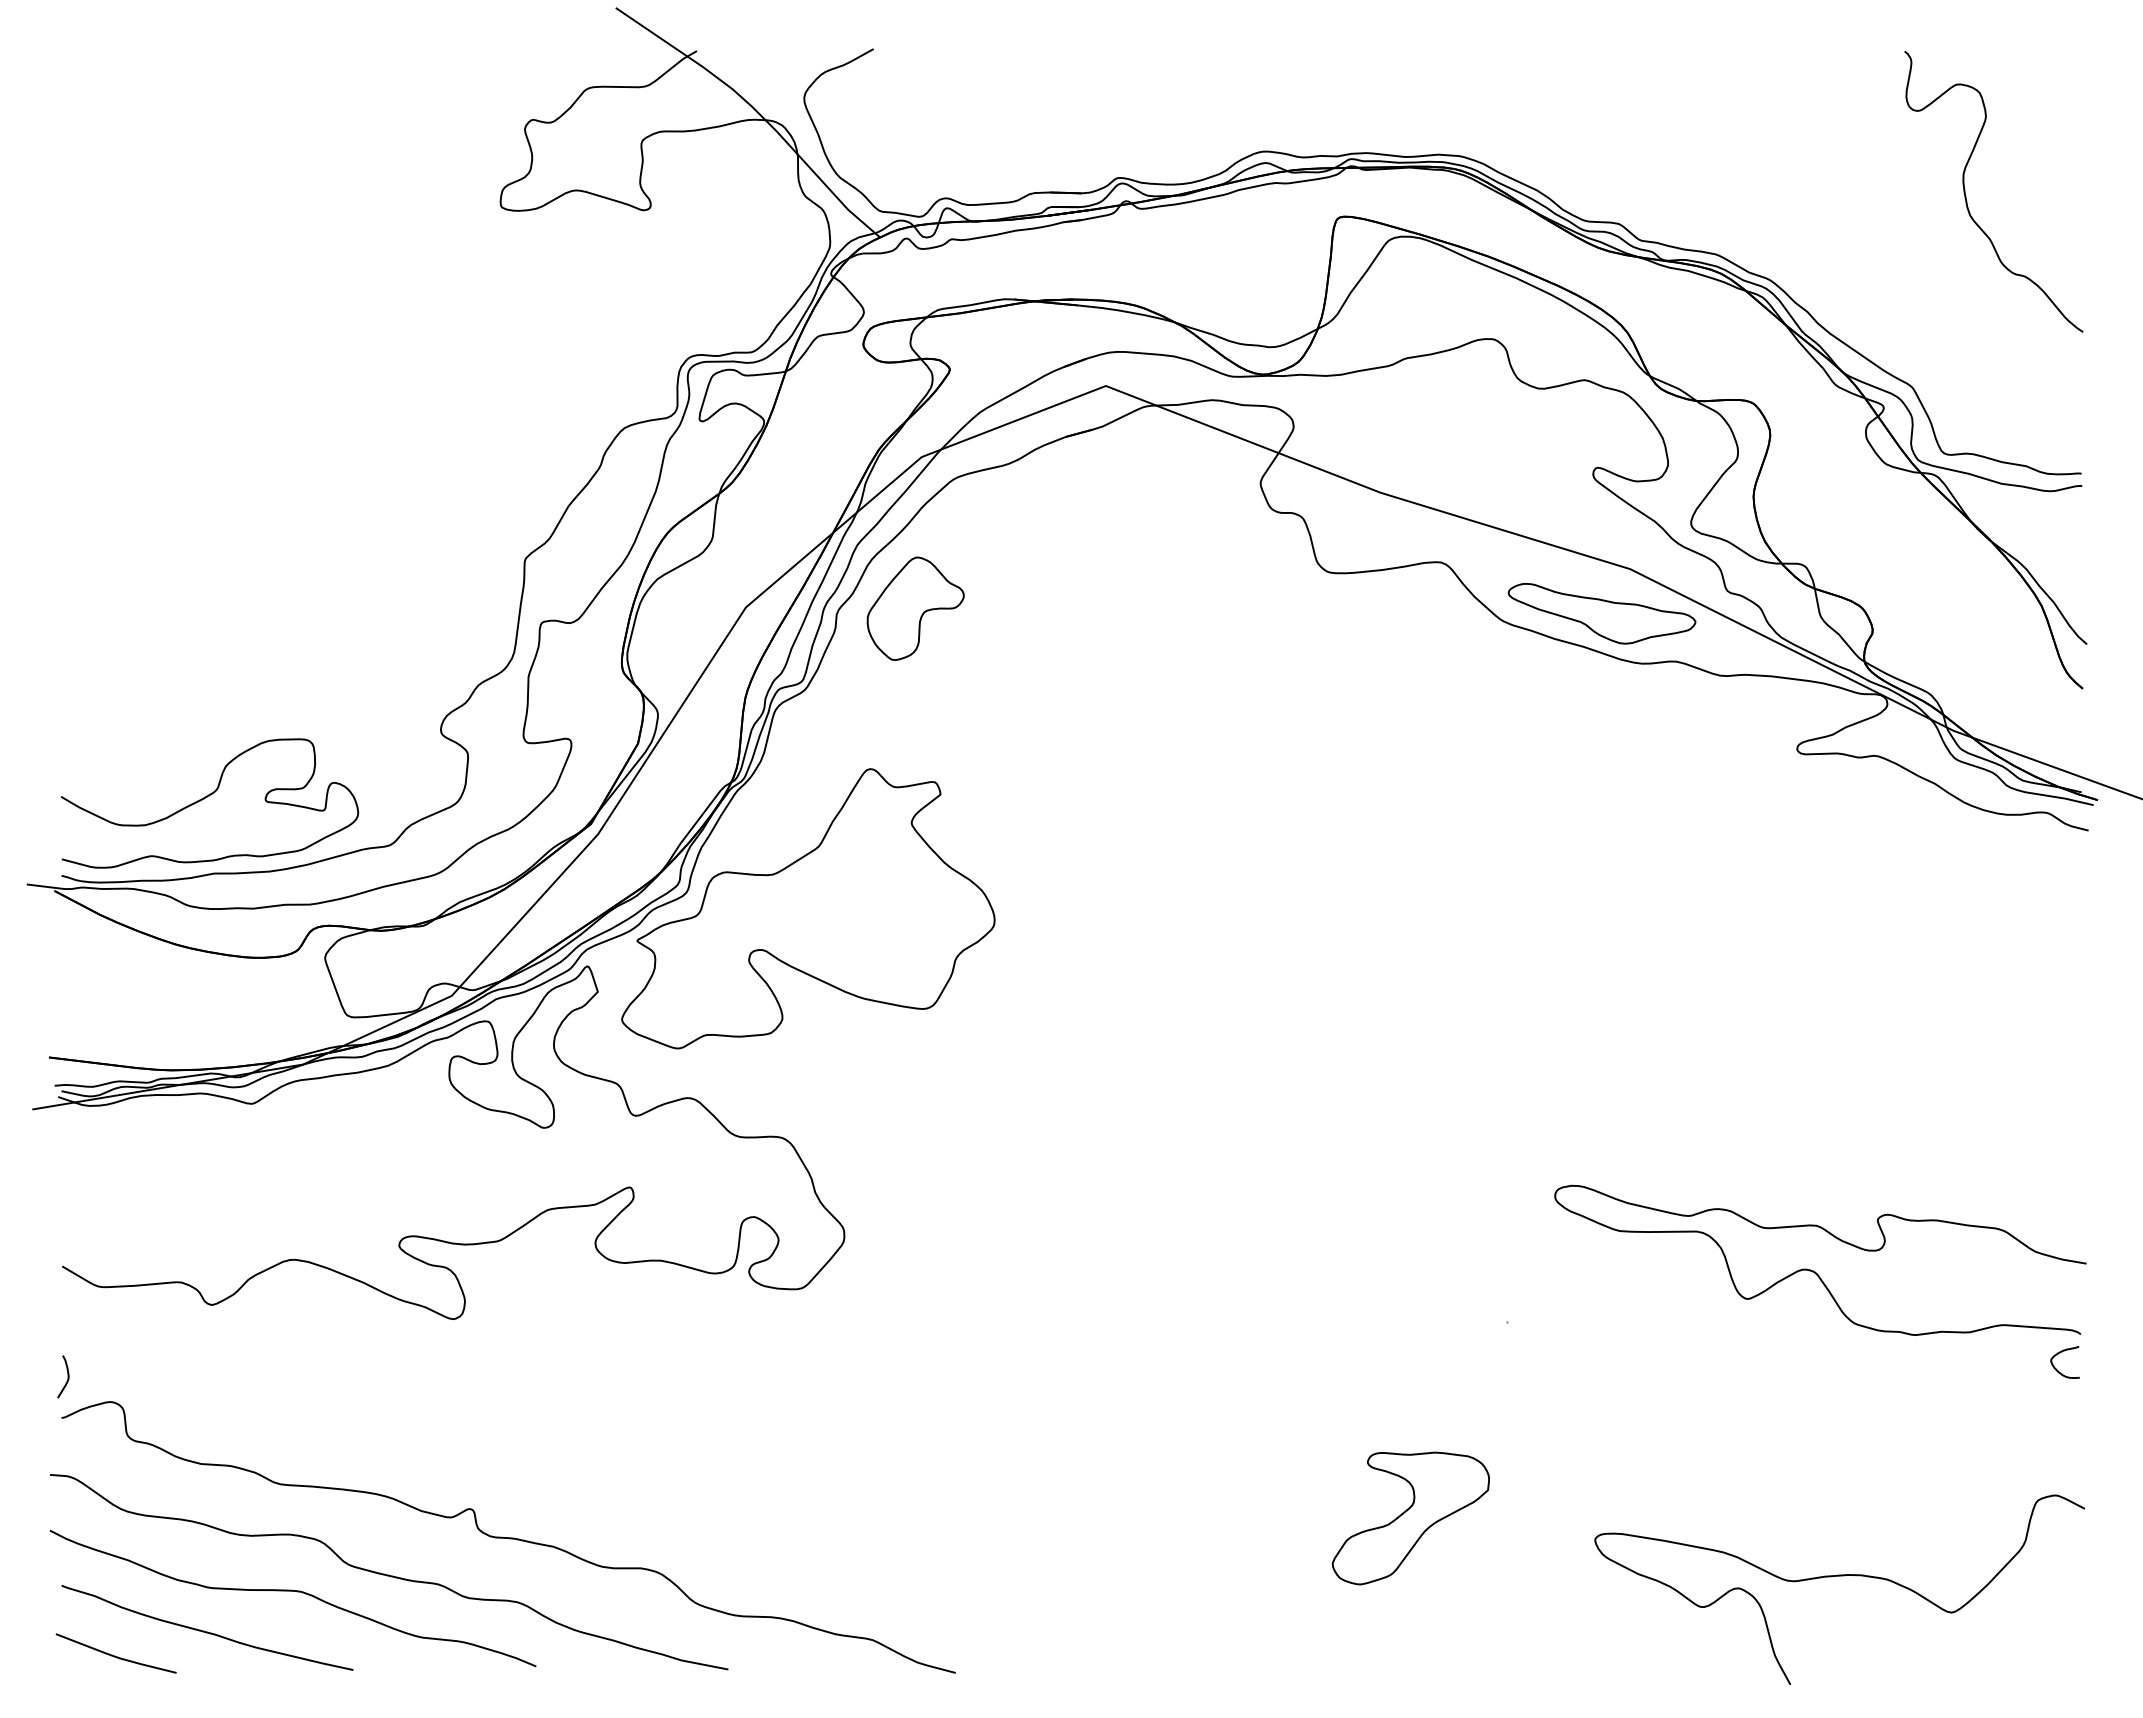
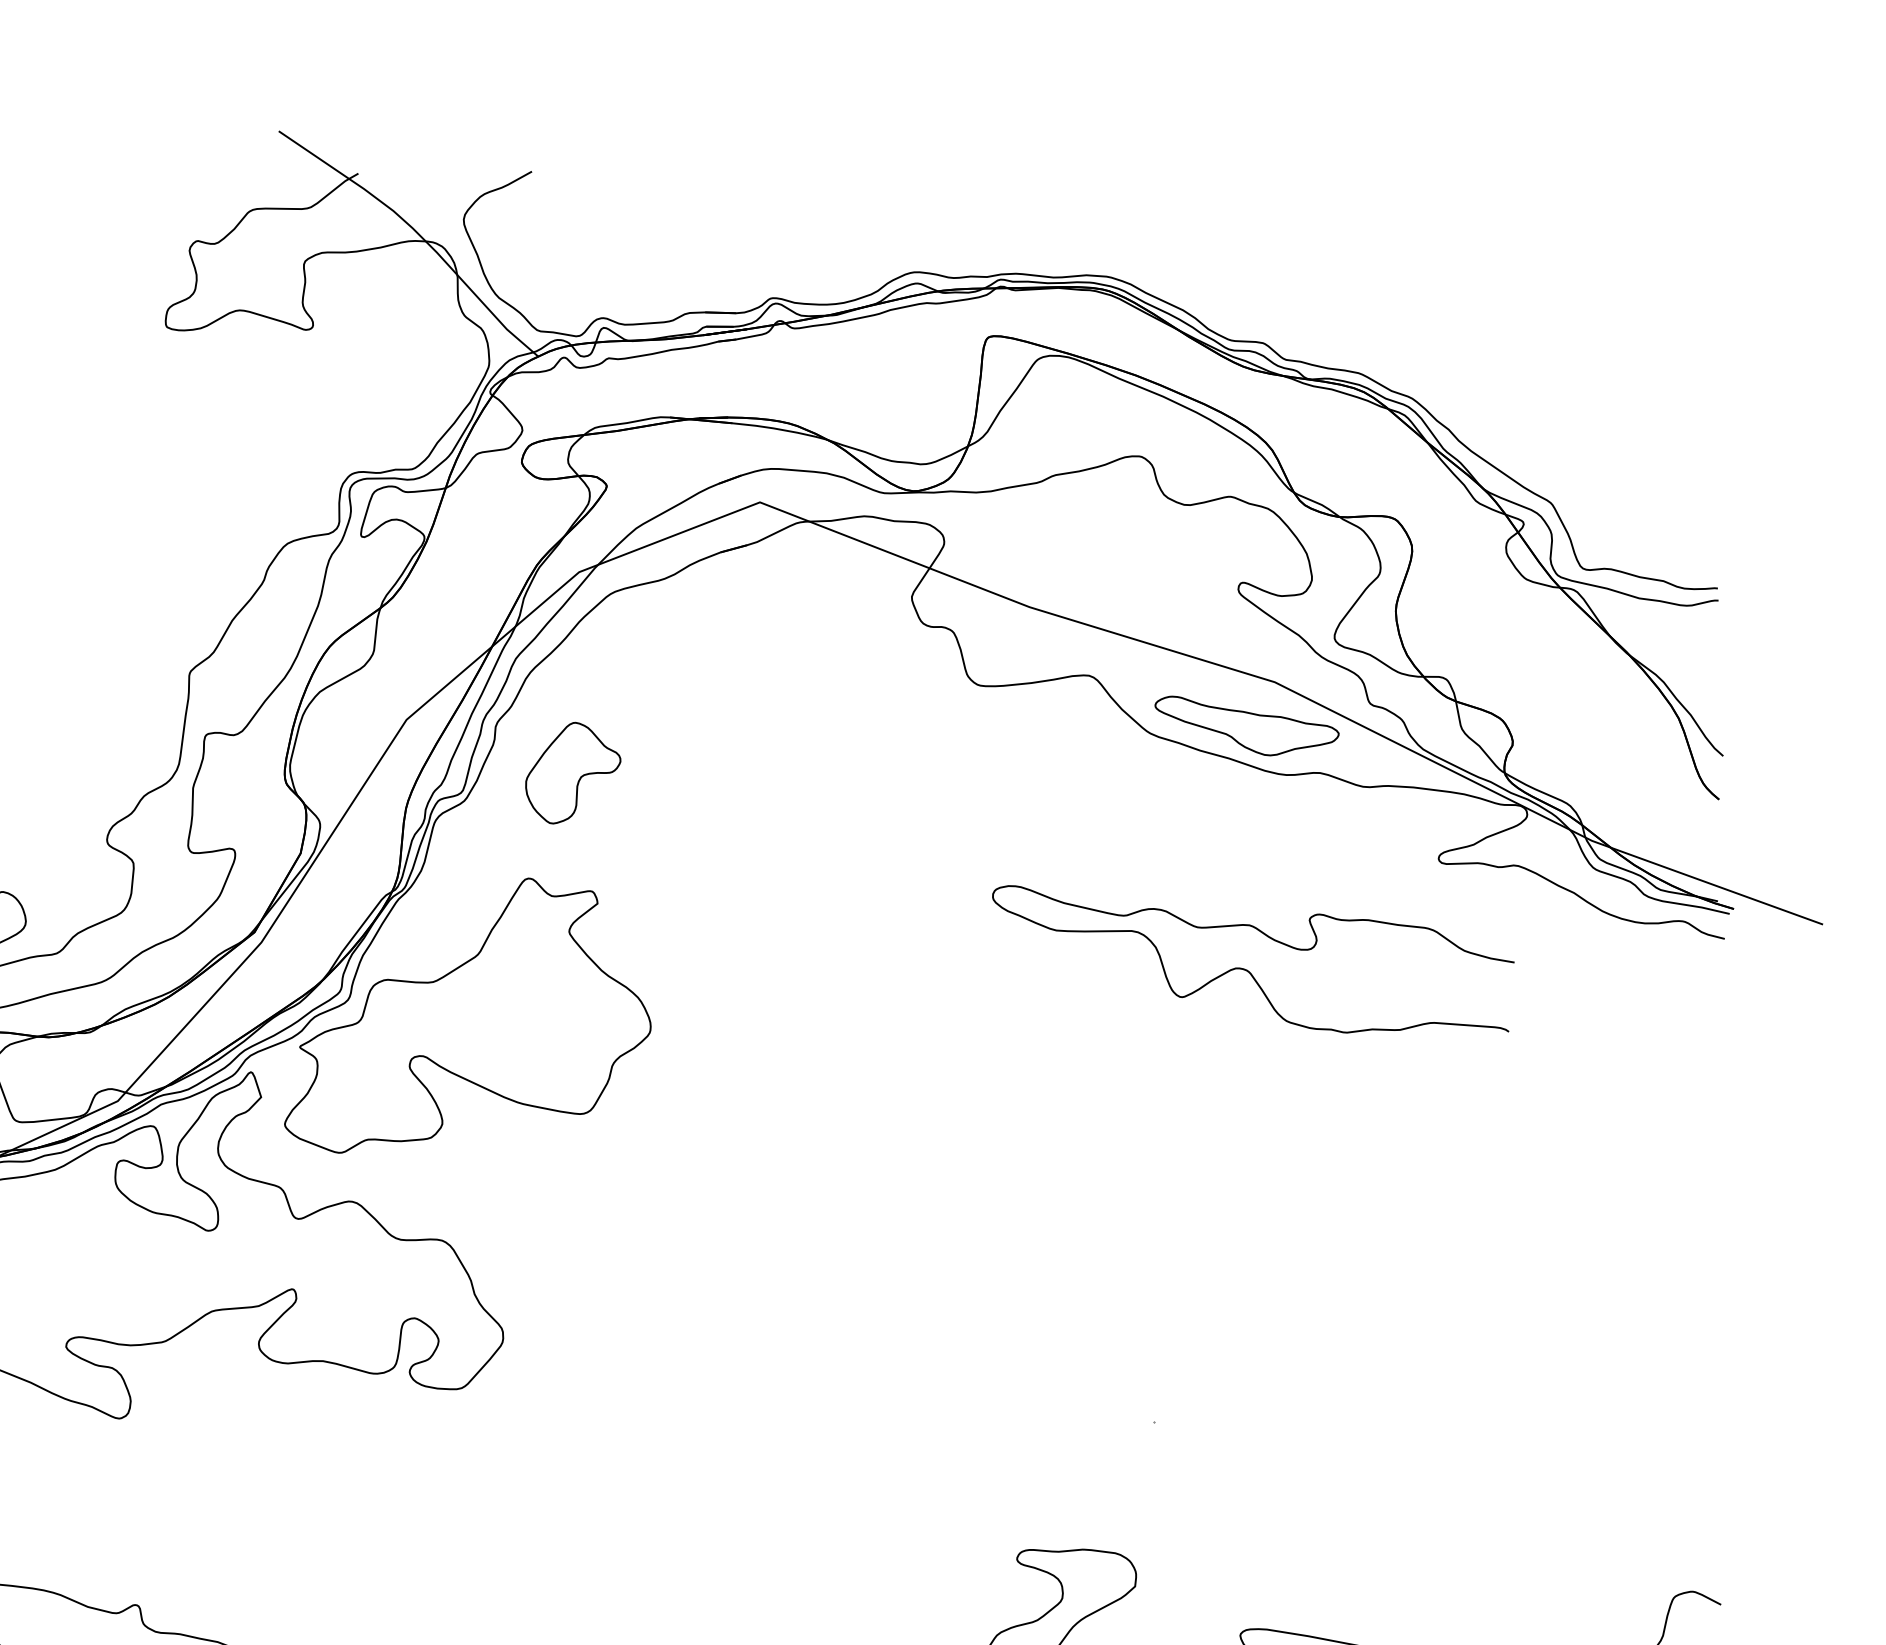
curve: (1966, 195) -> (1604, 315), removed
part: (915, 608) -> (573, 772), moved
curve: (1815, 1271) -> (1248, 970), moved
curve: (2060, 1353) -> (1697, 1452), removed

